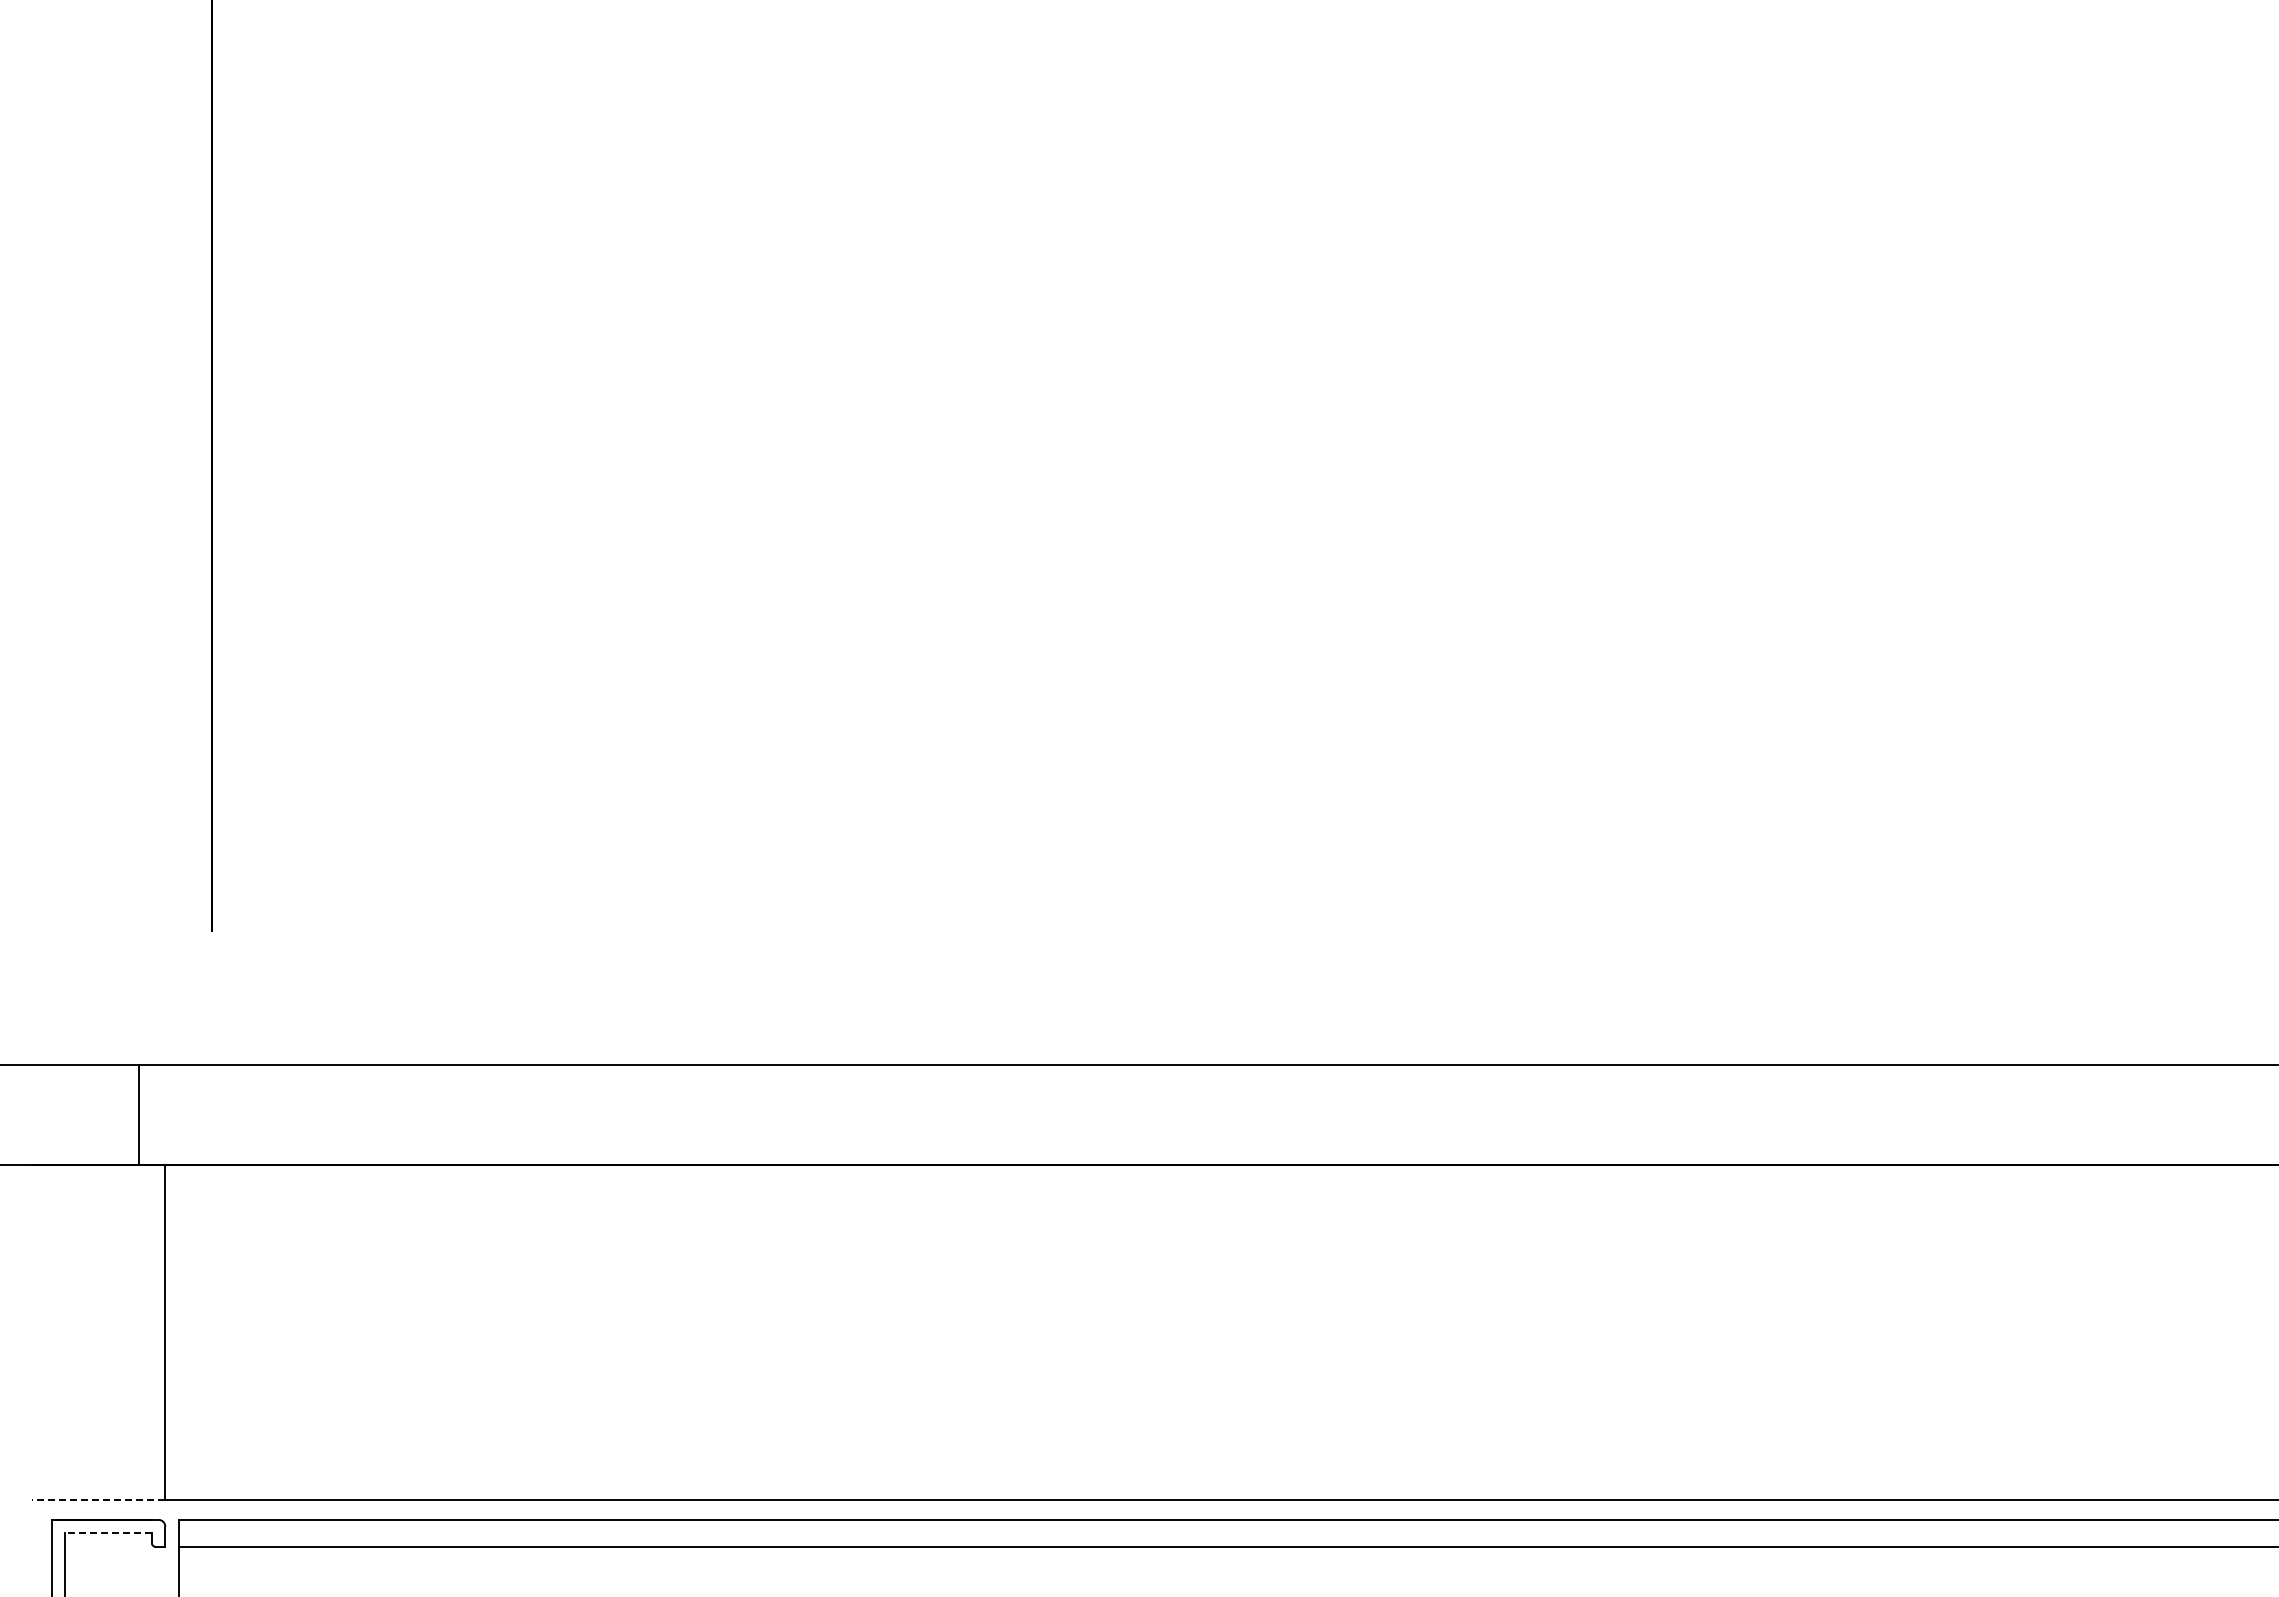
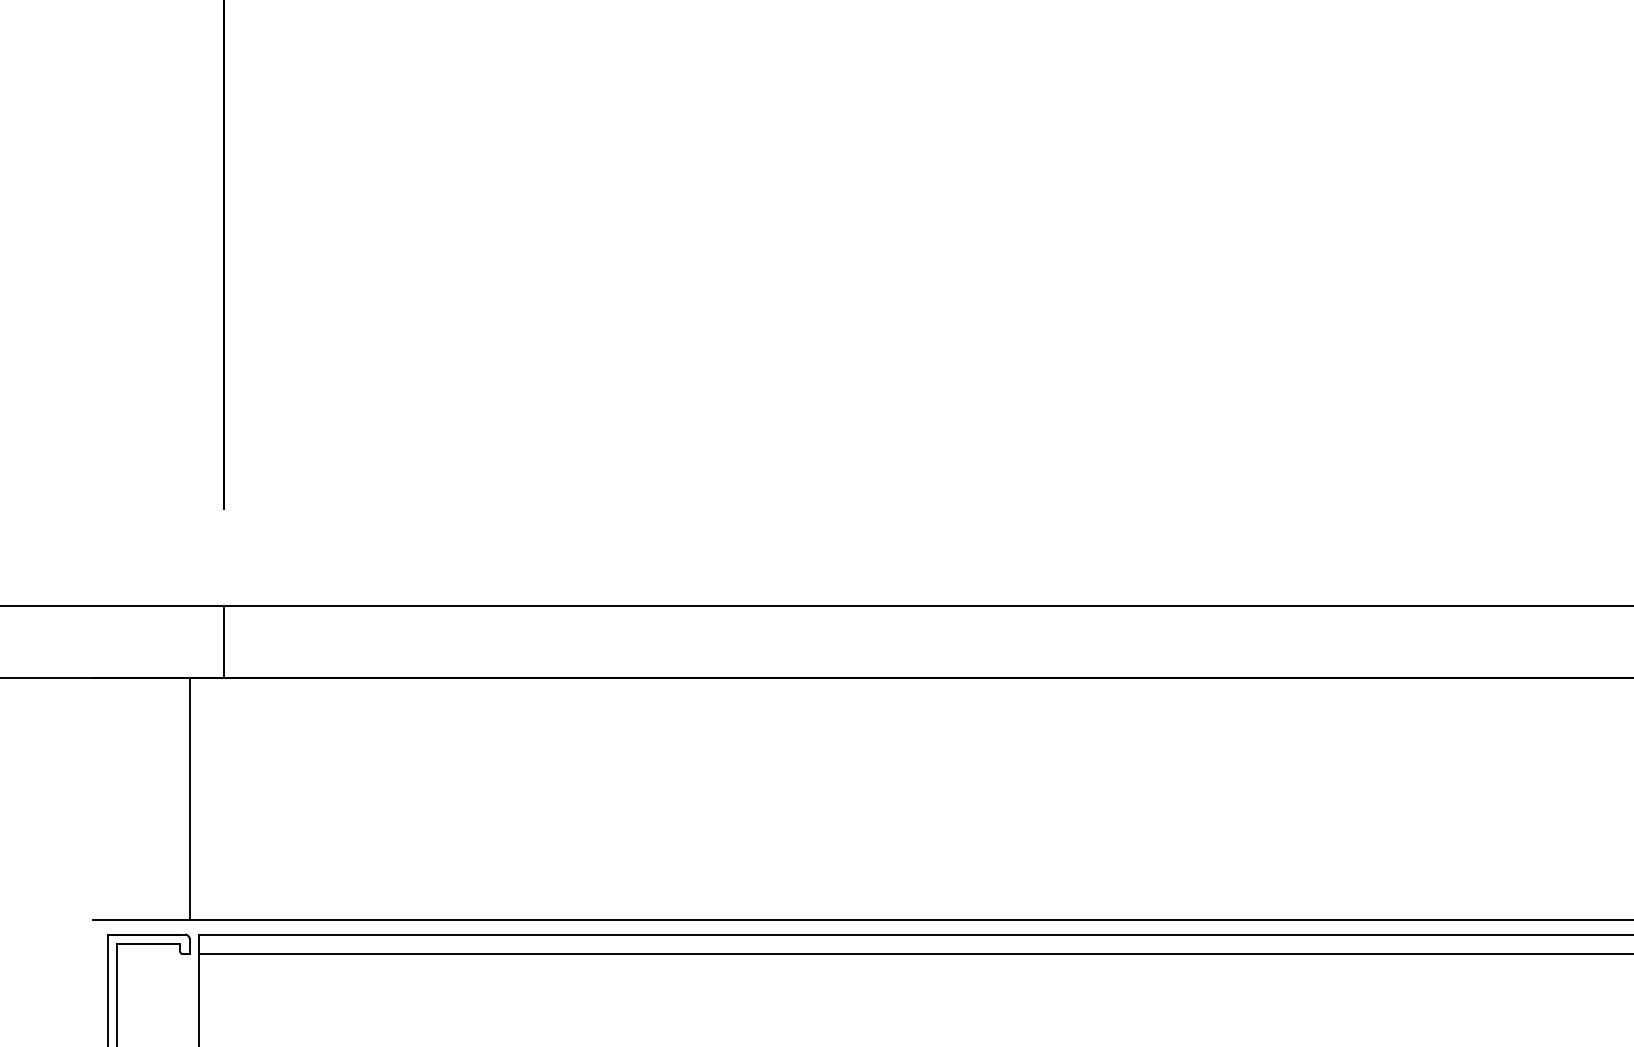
line: (139, 1115) -> (223, 642), moved
line: (98, 1499) -> (141, 919), dashed -> solid
line: (107, 1533) -> (147, 944), dashed -> solid

